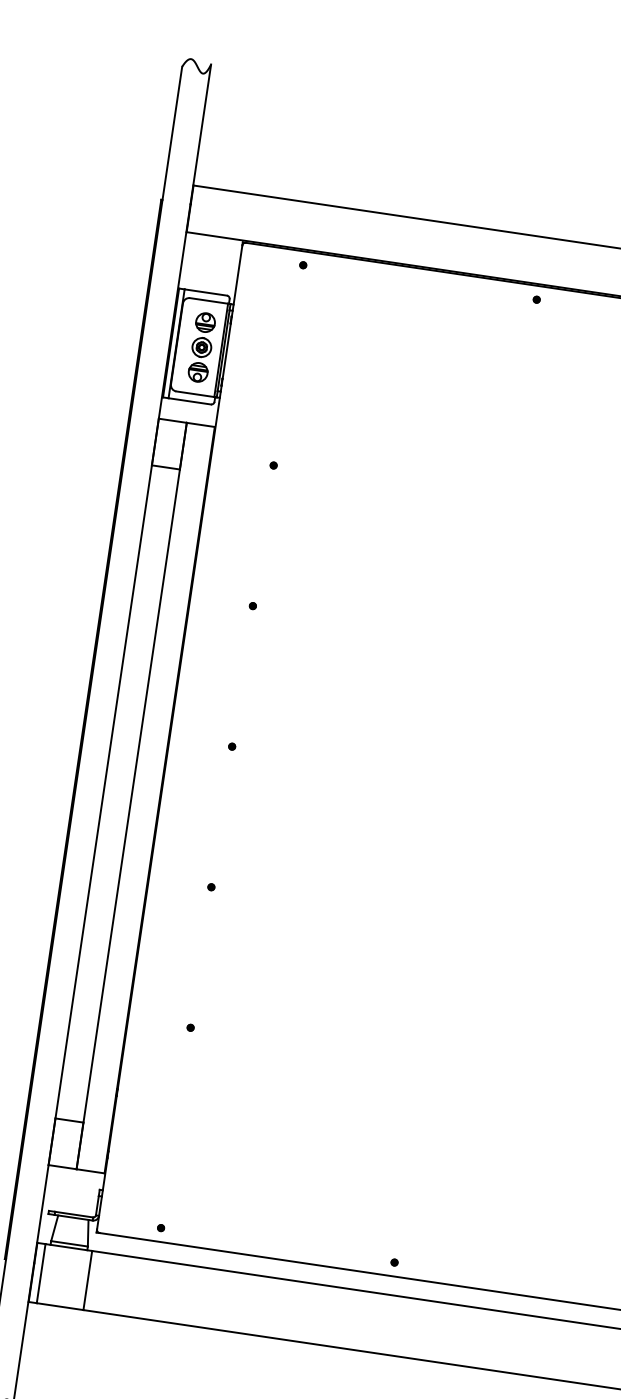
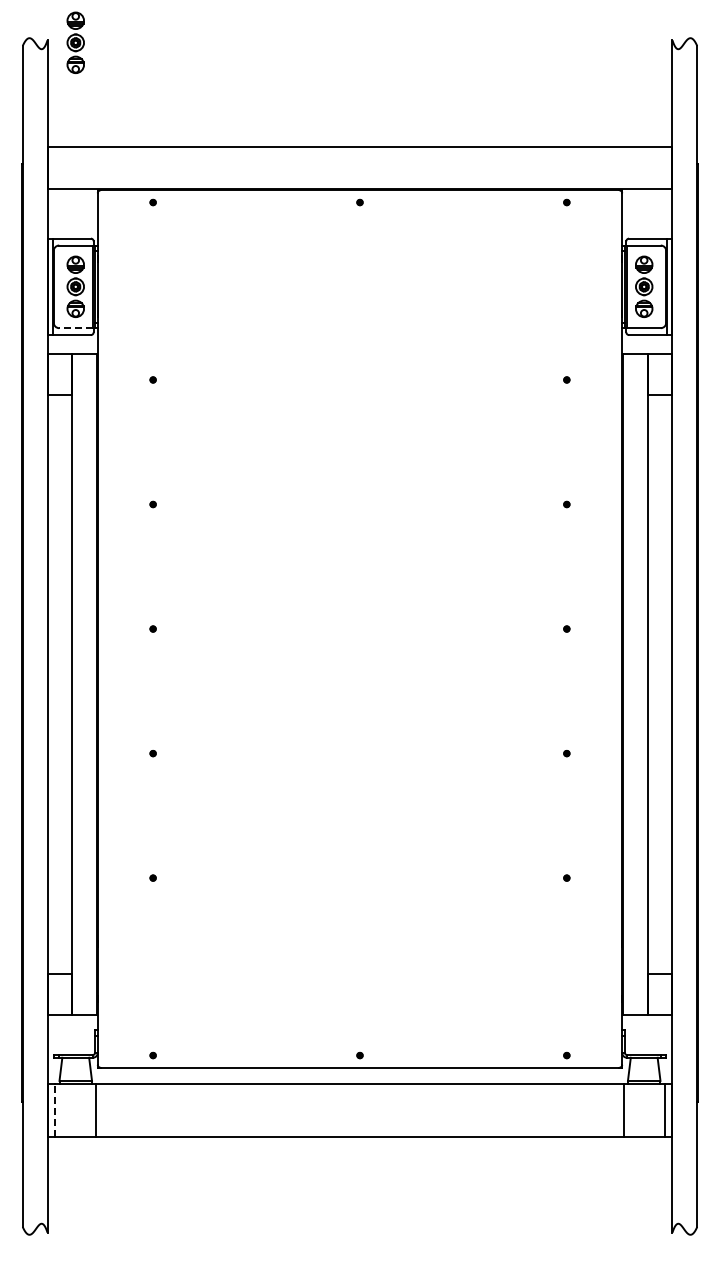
part: (242, 71) -> (75, 42), added
line: (195, 394) -> (76, 328), solid -> dashed
line: (40, 1272) -> (54, 1109), solid -> dashed

